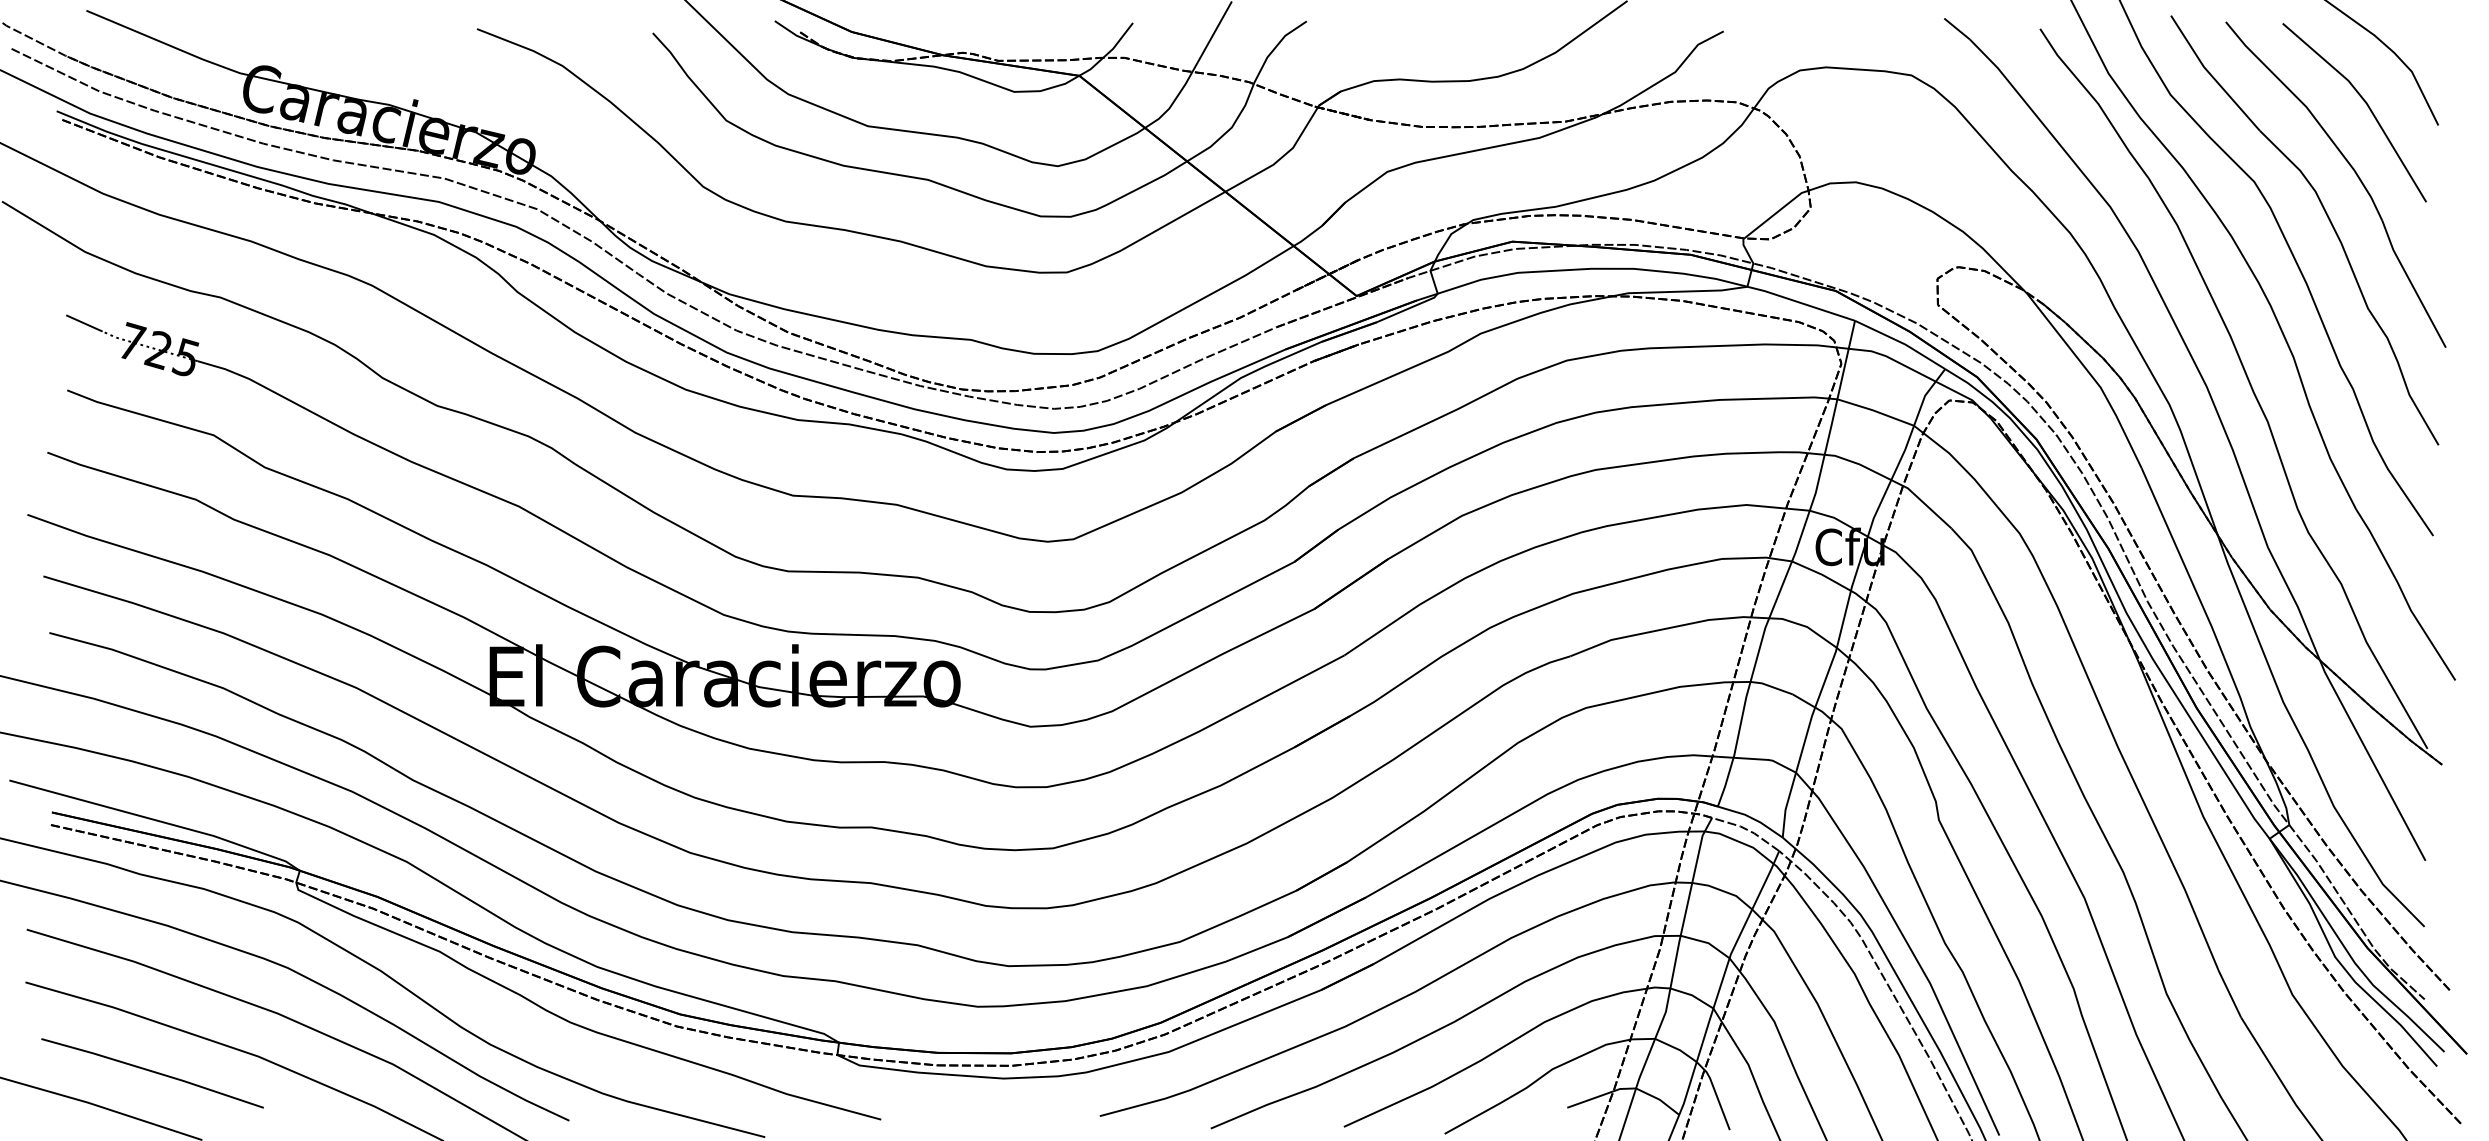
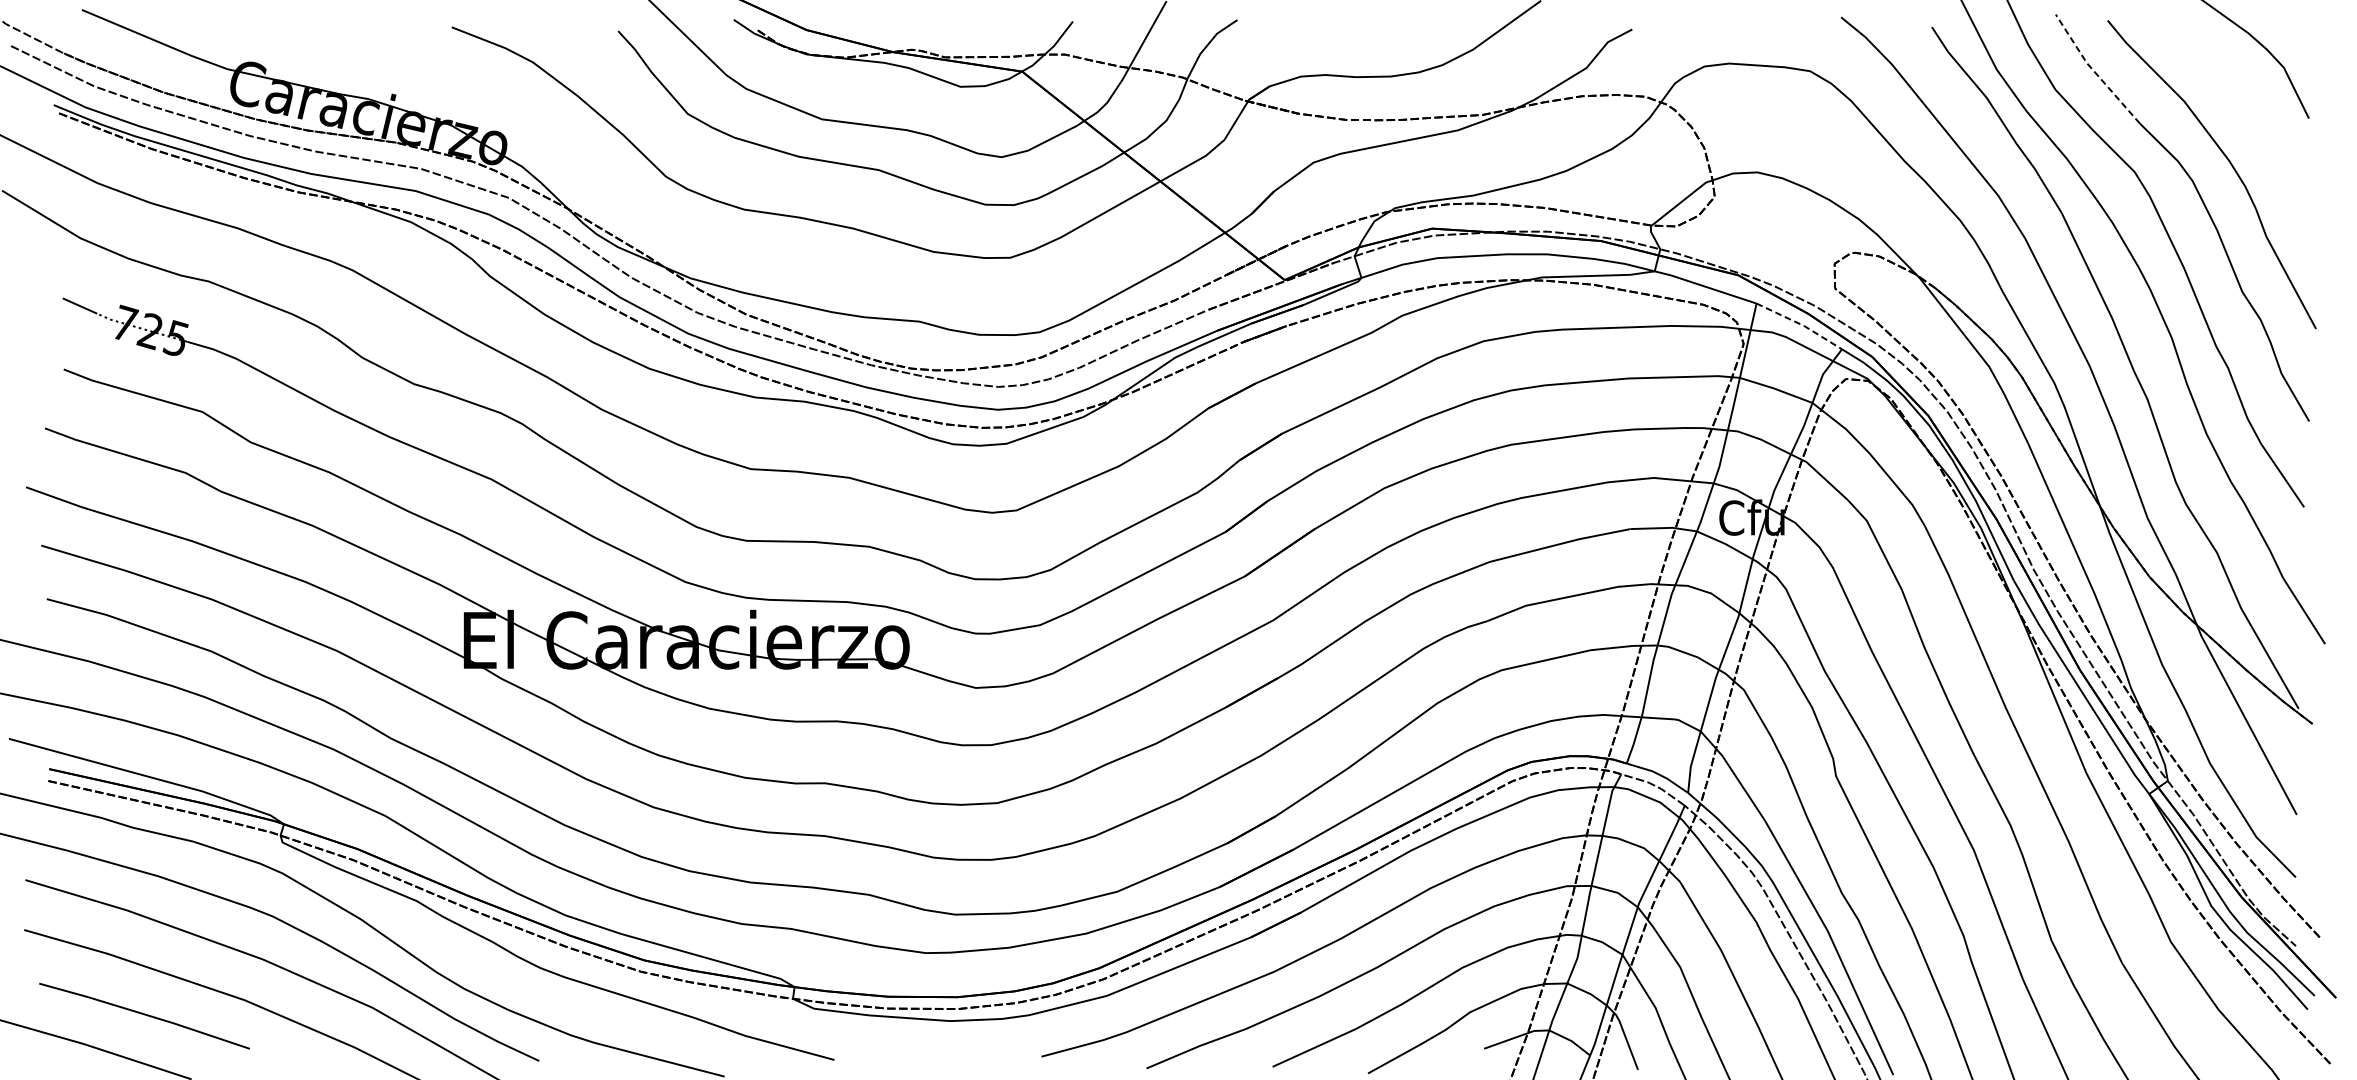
line: (2211, 75) -> (2094, 71), solid -> dashed
line: (2366, 105) -> (2240, 99), removed
line: (1901, 342) -> (1800, 324), solid -> dashed

